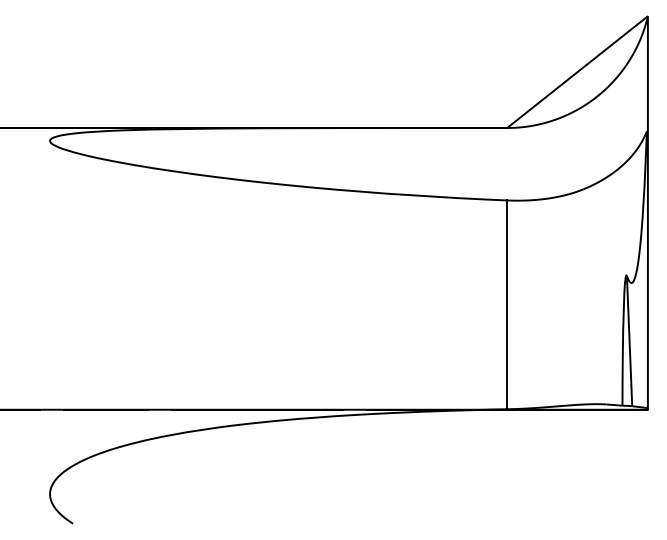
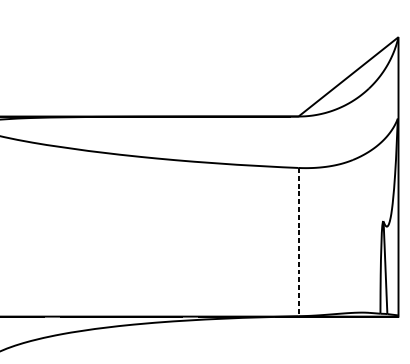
line: (507, 305) -> (298, 242), solid -> dashed

